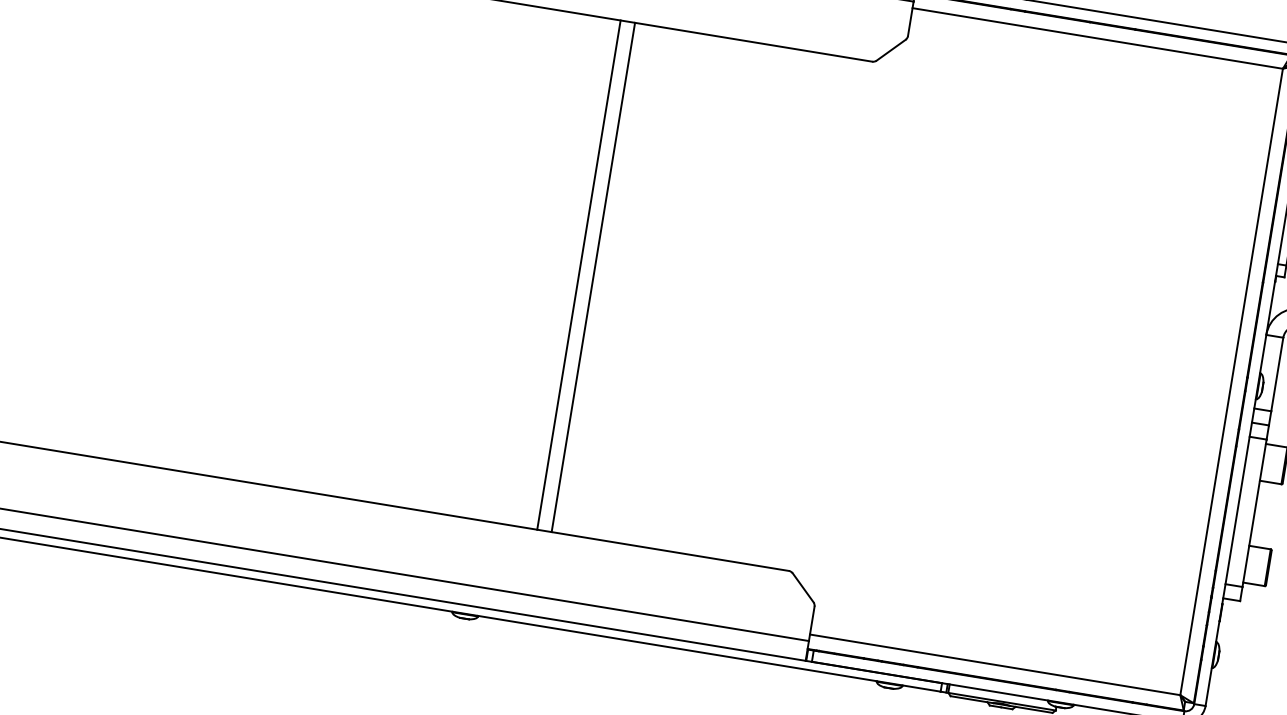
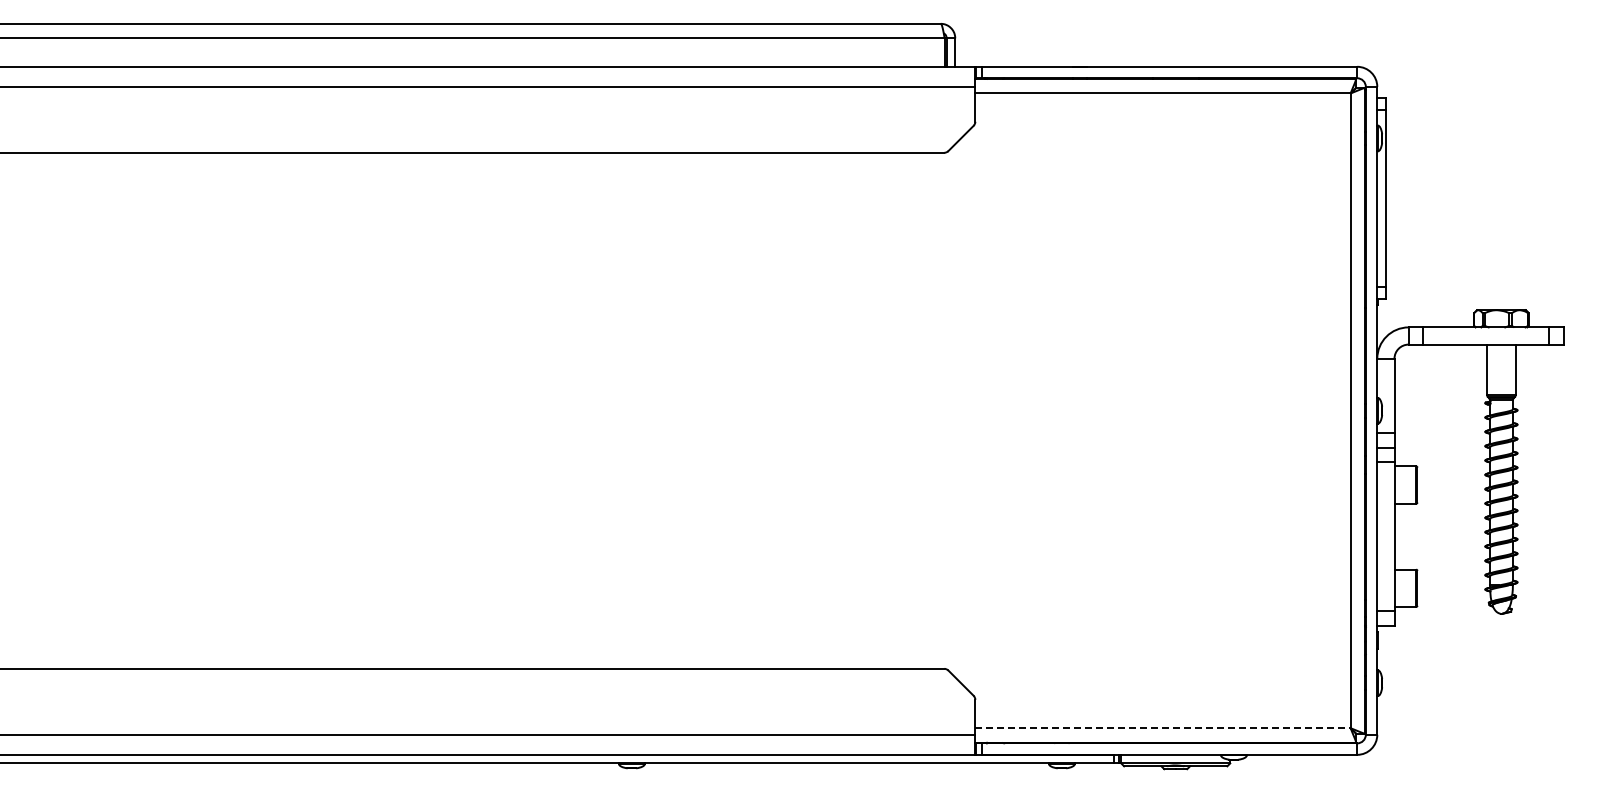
line: (579, 274) -> (689, 410), removed
line: (593, 277) -> (703, 410), removed
line: (995, 665) -> (1163, 728), solid -> dashed

